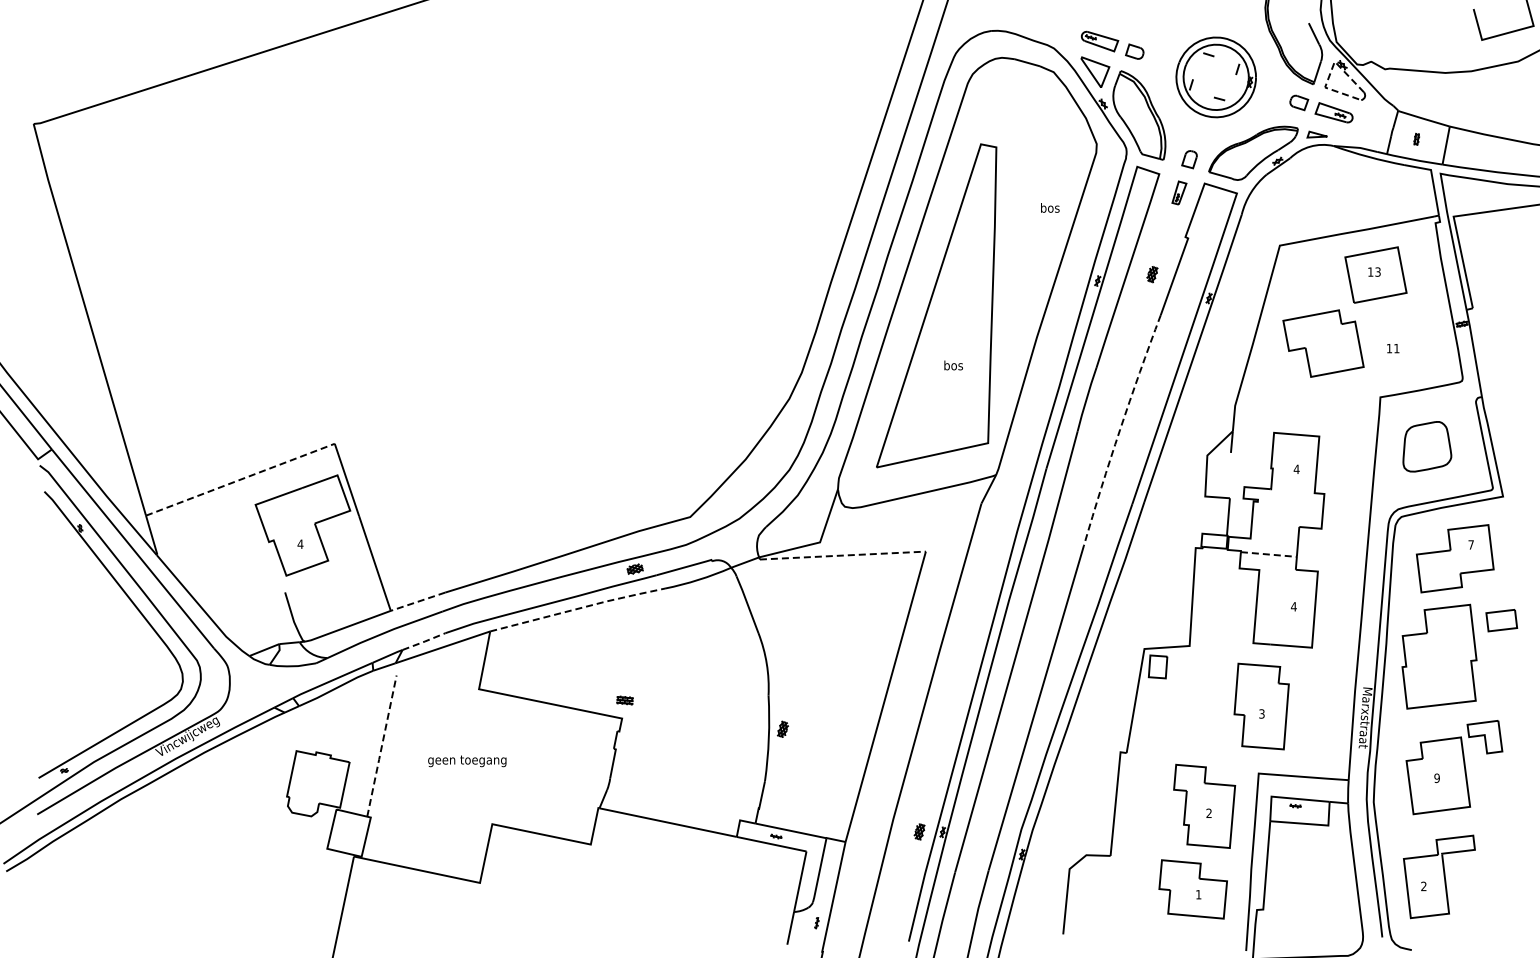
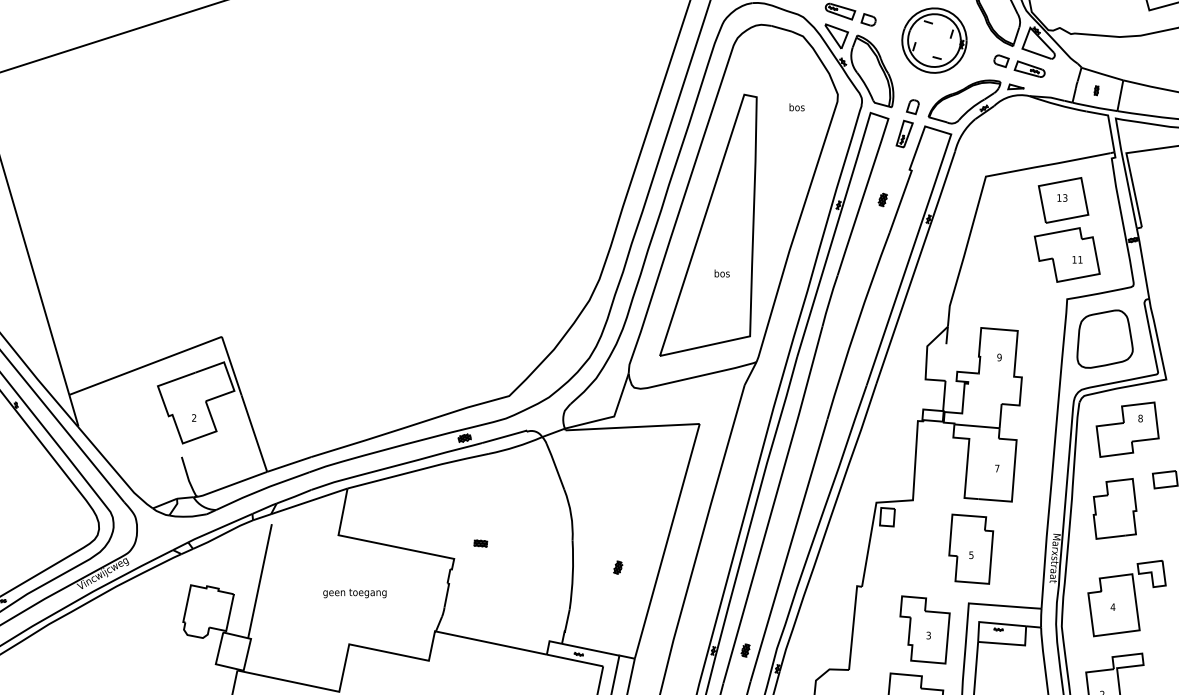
line: (1330, 72) -> (1026, 36), dashed -> solid
part: (1179, 192) -> (904, 133), size x1.43
text: (1050, 207) -> (797, 106), moved
part: (1323, 343) -> (1067, 254), moved
line: (1120, 429) -> (857, 325), dashed -> solid
part: (1427, 446) -> (1105, 339), size x1.43
text: (1296, 469) -> (999, 357), 4 -> 9
line: (240, 479) -> (145, 365), dashed -> solid
text: (300, 543) -> (194, 417), 4 -> 2
text: (1470, 544) -> (1140, 418), 7 -> 8
line: (1269, 554) -> (977, 426), dashed -> solid
line: (843, 555) -> (633, 427), dashed -> solid
line: (418, 601) -> (289, 464), dashed -> solid
text: (1293, 606) -> (996, 468), 4 -> 7
line: (579, 608) -> (419, 469), dashed -> solid
line: (424, 641) -> (294, 496), dashed -> solid
part: (1439, 656) -> (1114, 508), size x0.71
part: (624, 700) -> (480, 543), moved
text: (1261, 713) -> (971, 554), 3 -> 5
part: (782, 728) -> (617, 566), moved
line: (381, 746) -> (259, 581), dashed -> solid
text: (467, 761) -> (355, 593), moved
text: (1437, 778) -> (1113, 607), 9 -> 4
text: (1208, 813) -> (928, 635), 2 -> 3
part: (919, 831) -> (745, 650), moved

